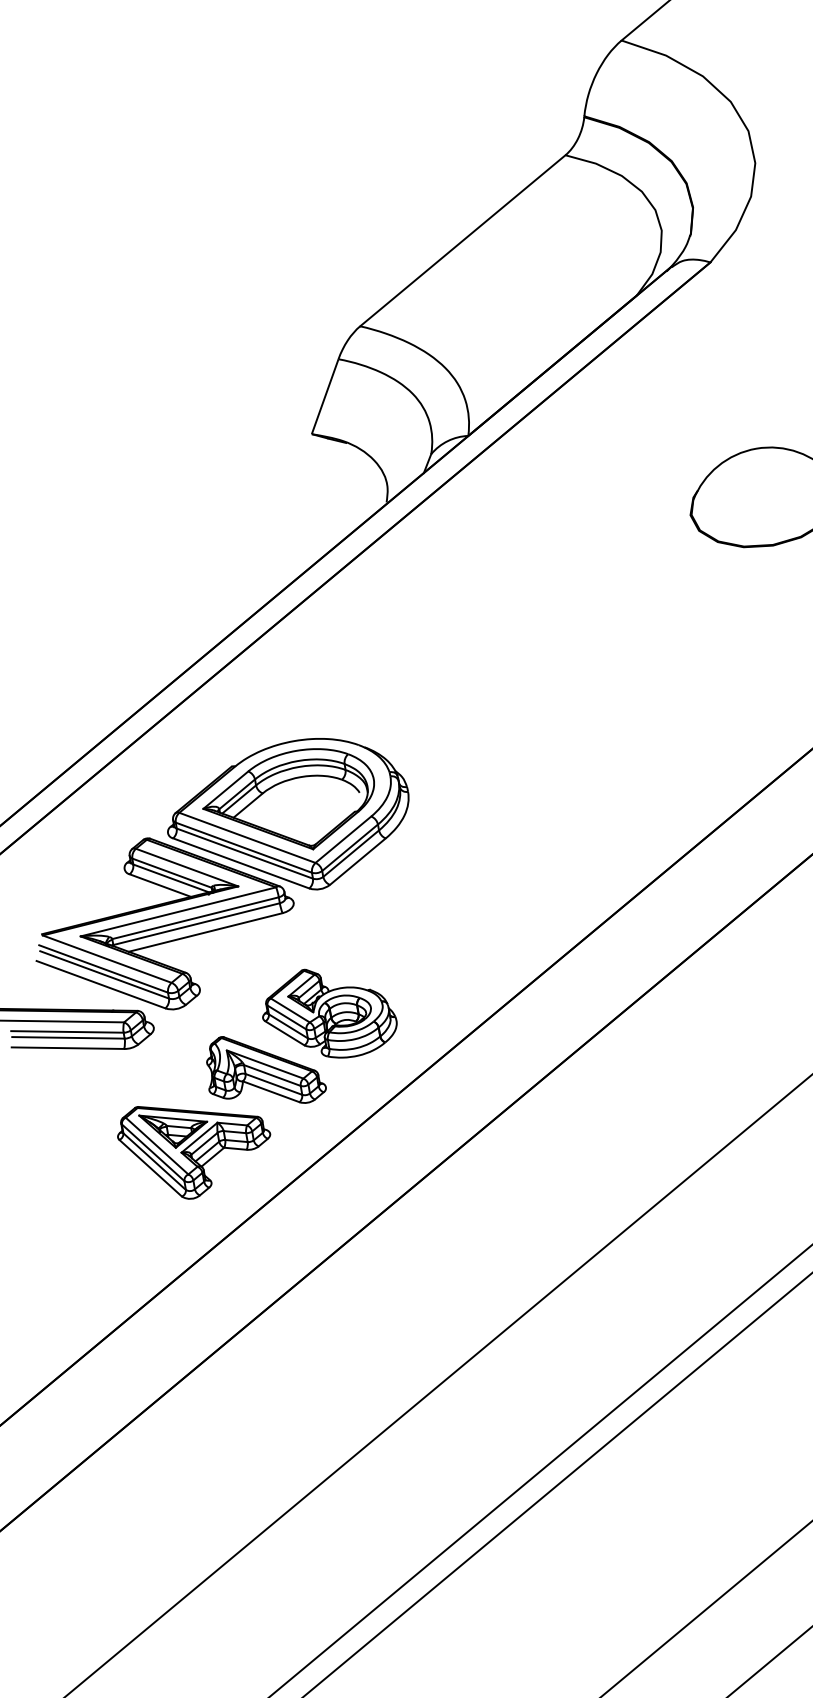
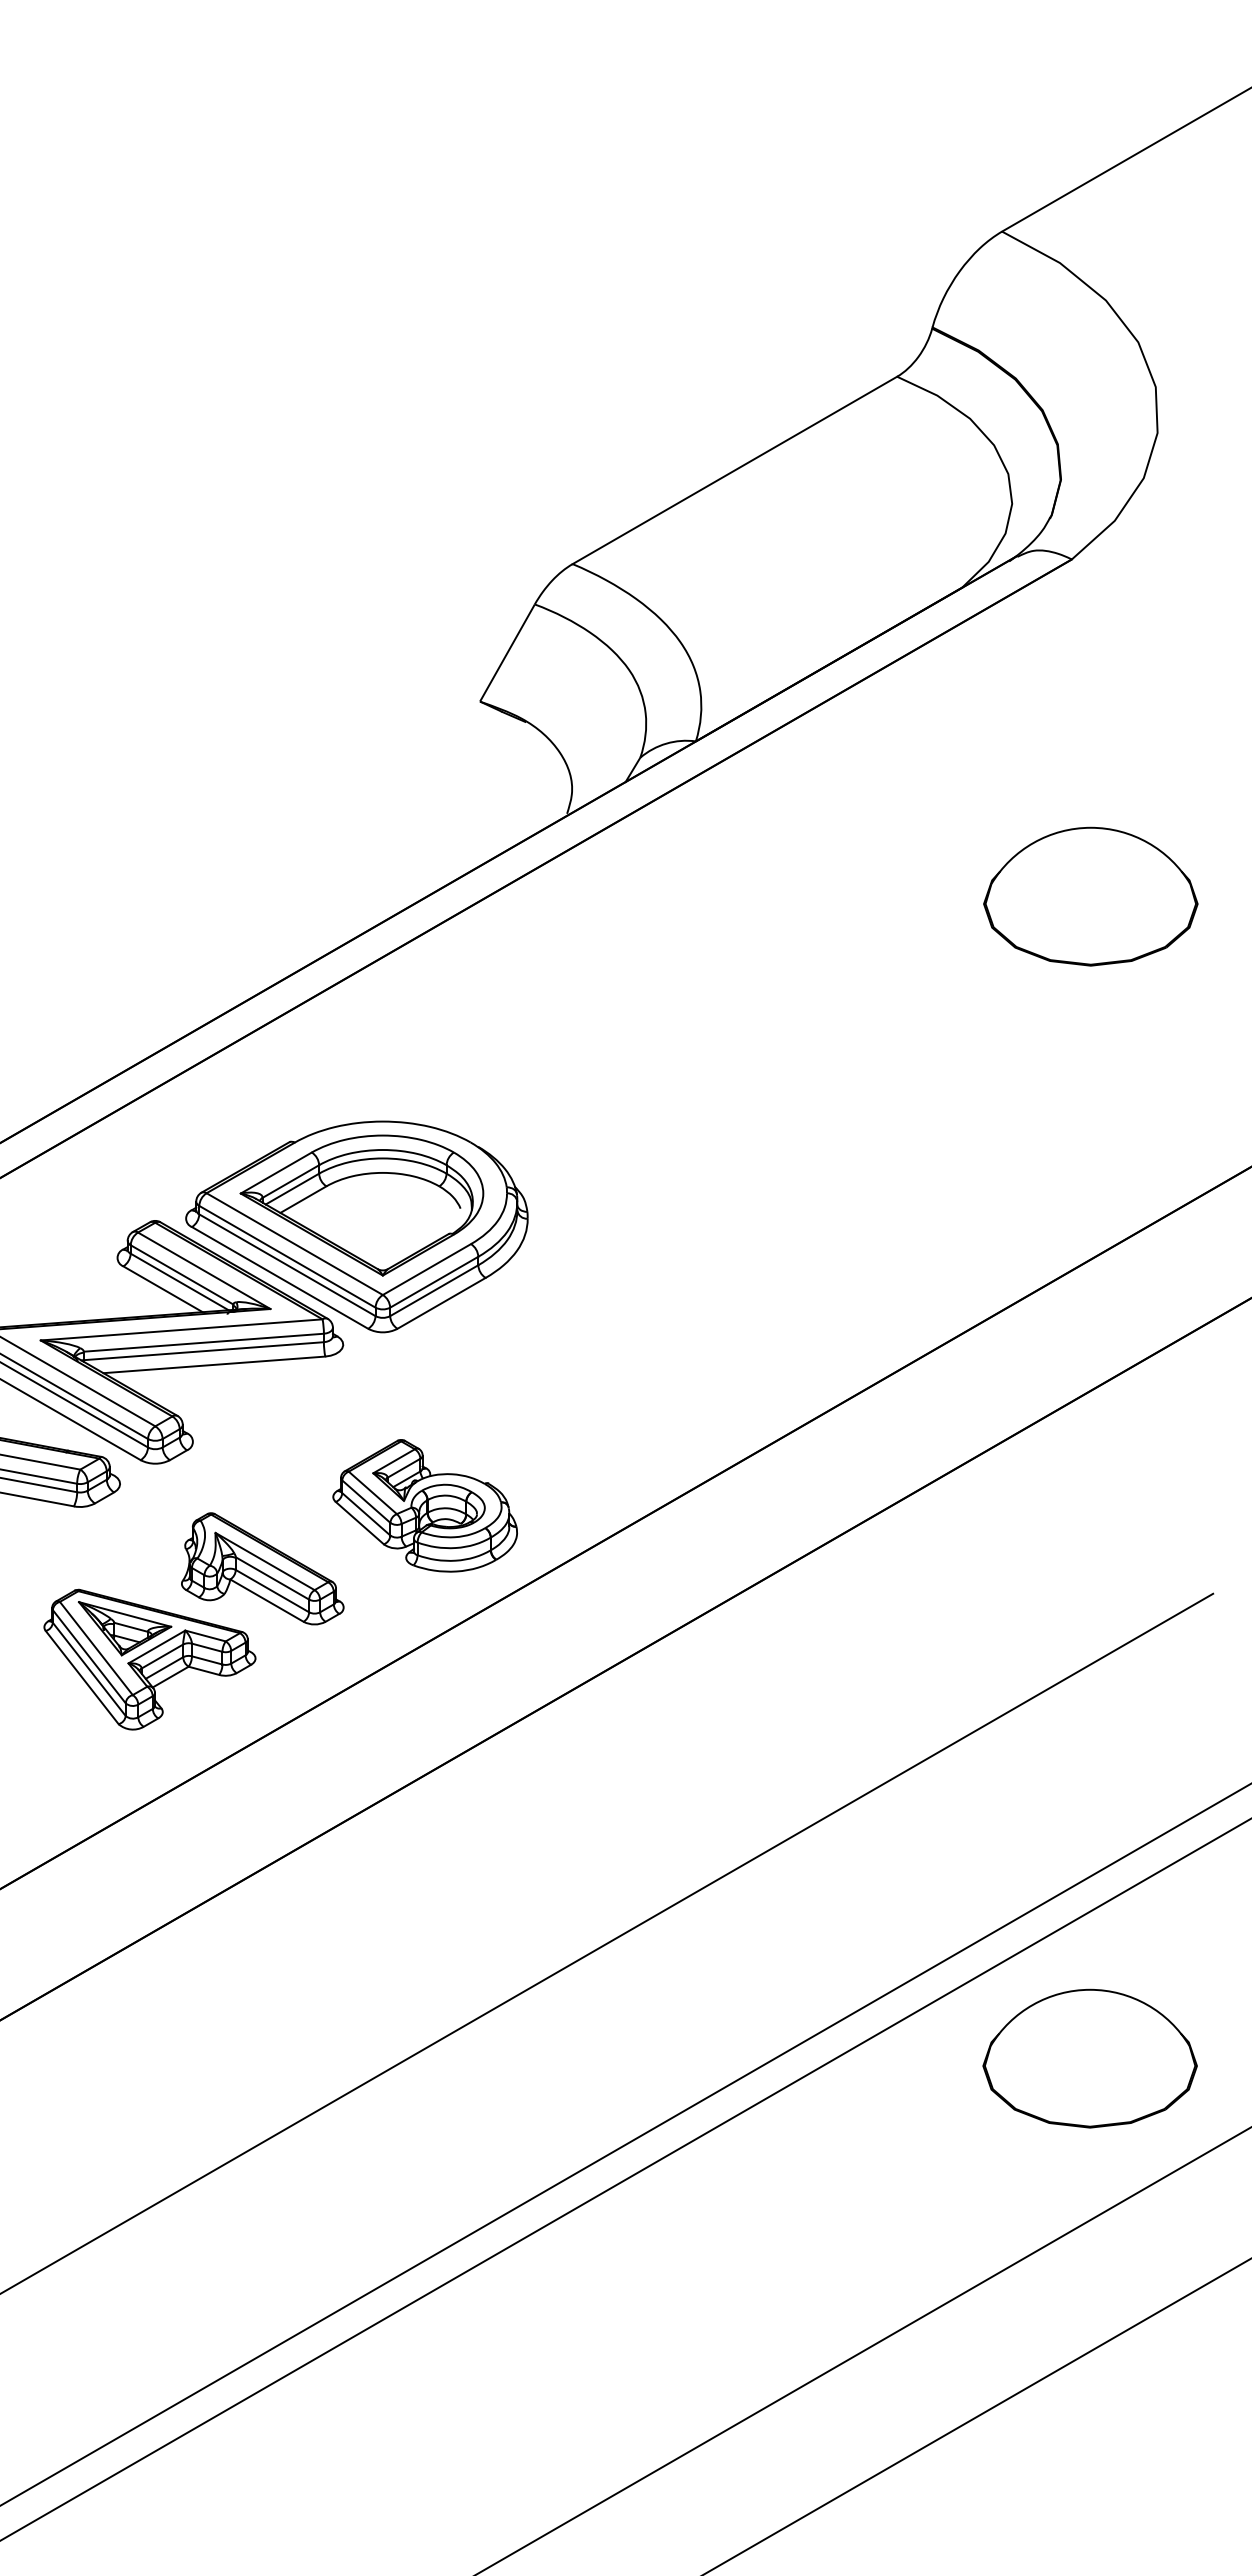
part: (328, 1013) -> (424, 1505), moved

